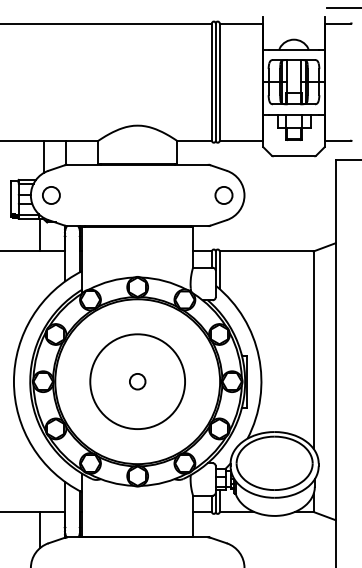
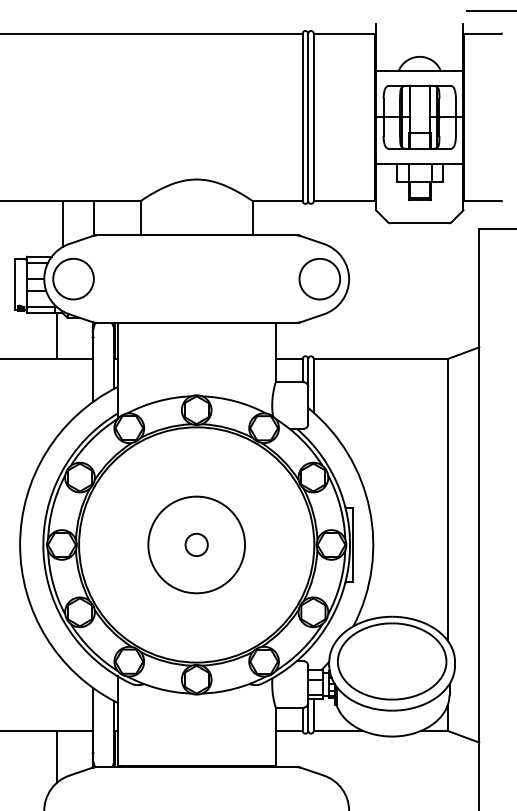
circle: (51, 195) -> (73, 279), size x1.67
circle: (223, 195) -> (319, 279), size x1.67
circle: (137, 381) -> (196, 544), size x0.71

